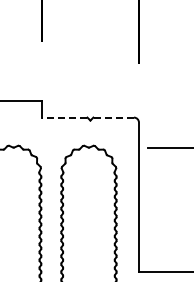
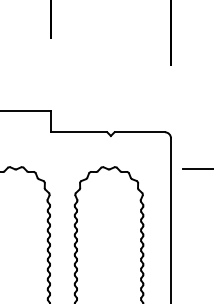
line: (64, 117) -> (78, 132), dashed -> solid
line: (113, 117) -> (139, 132), dashed -> solid

